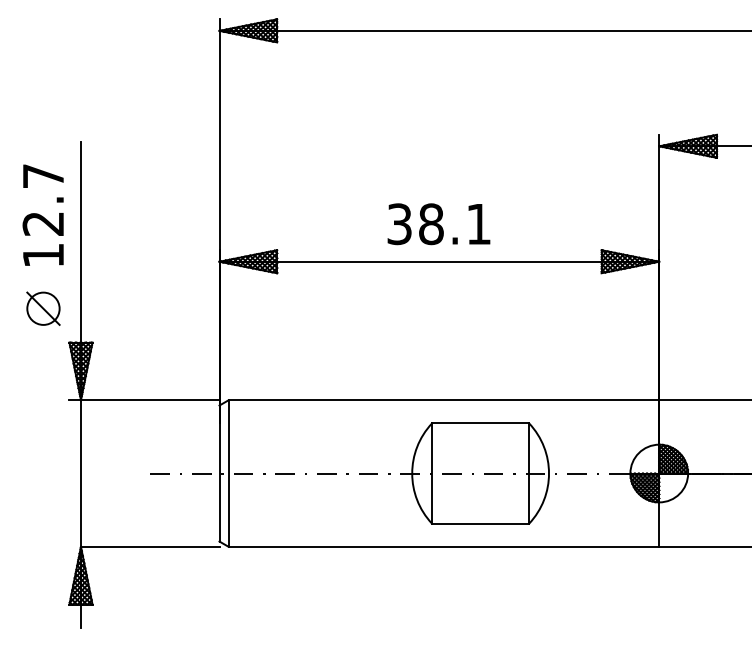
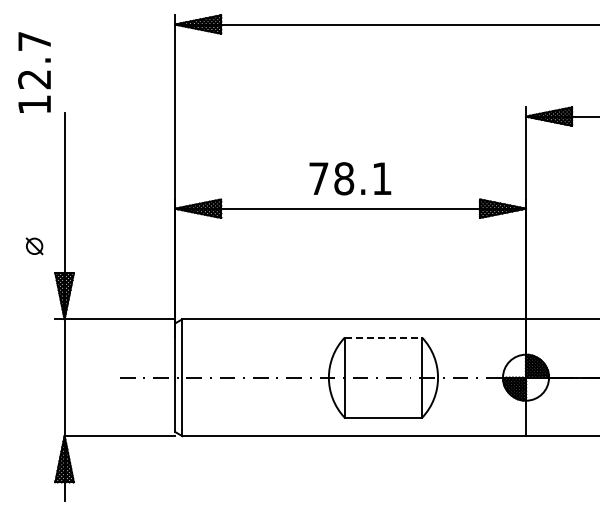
text: (43, 215) -> (34, 72), moved
text: (399, 223) -> (318, 178), 38.1 -> 78.1
part: (43, 309) -> (34, 246), size x0.6
line: (480, 423) -> (383, 337), solid -> dashed

